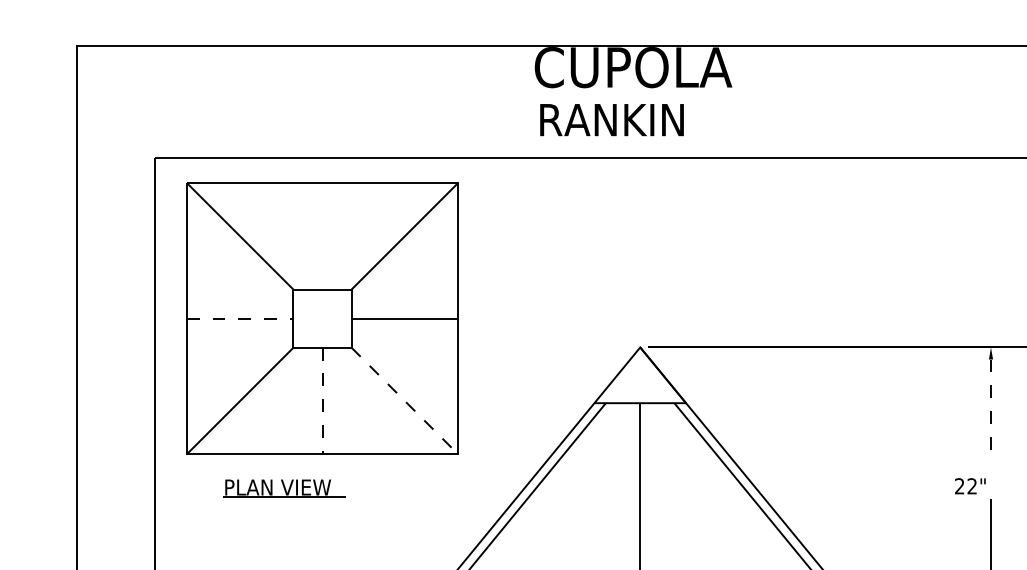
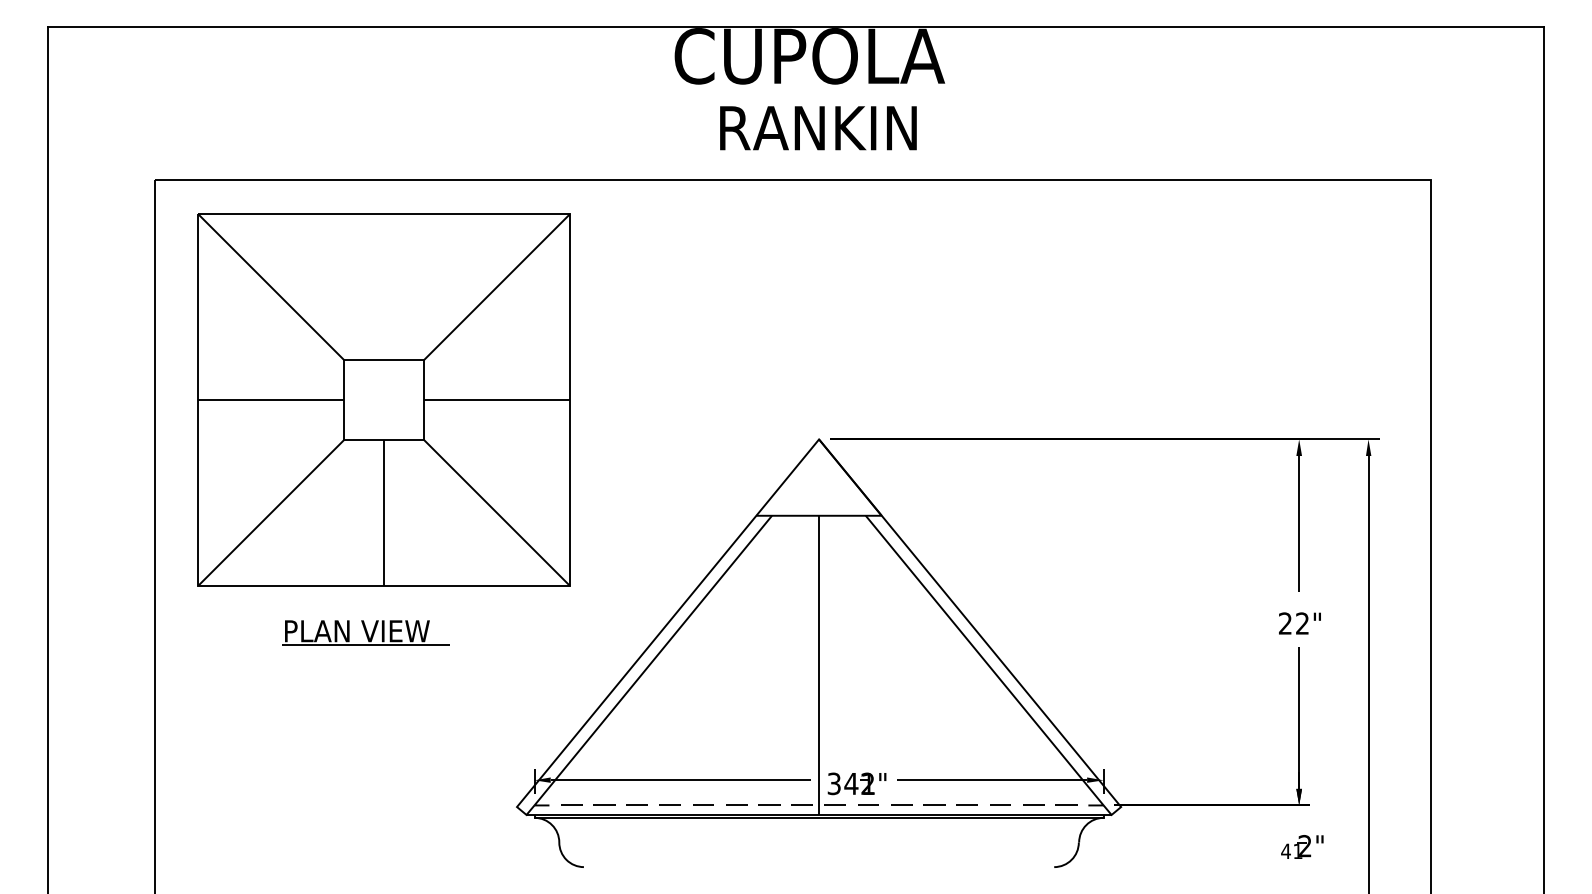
text: (612, 120) -> (818, 128), moved
line: (240, 318) -> (271, 400), dashed -> solid
line: (322, 400) -> (384, 512), dashed -> solid
line: (405, 401) -> (497, 513), dashed -> solid
line: (991, 409) -> (1299, 524), dashed -> solid
text: (970, 486) -> (1299, 623), moved
part: (284, 488) -> (365, 632), moved

